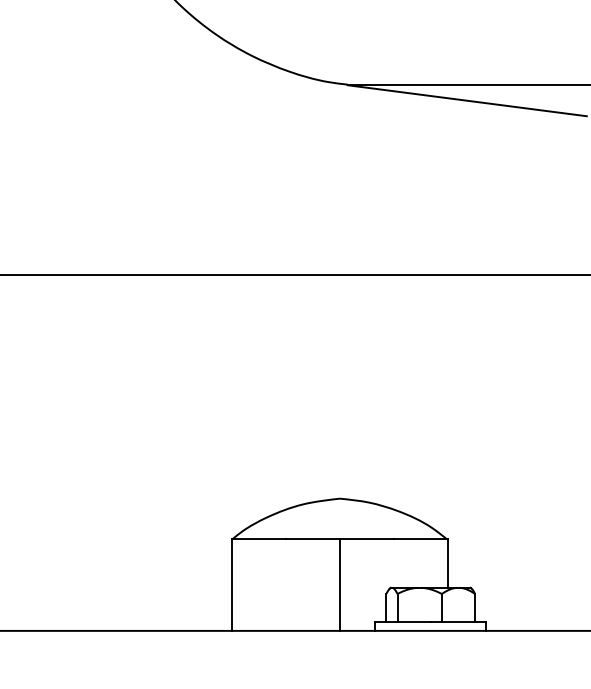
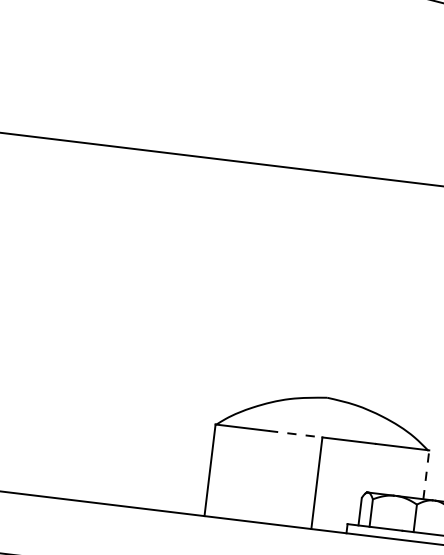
line: (313, 538) -> (296, 434), solid -> dashed
line: (447, 563) -> (426, 475), solid -> dashed

